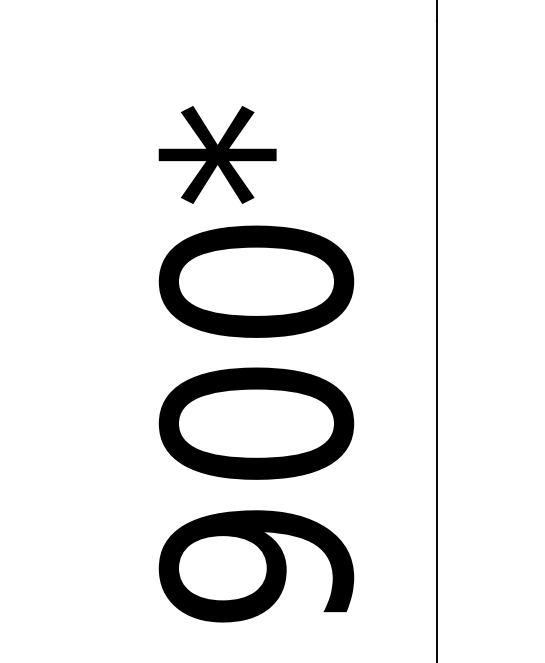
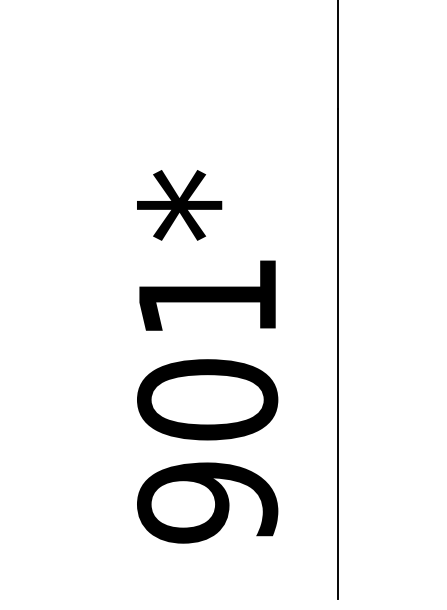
text: (256, 280) -> (207, 296), 900* -> 901*

